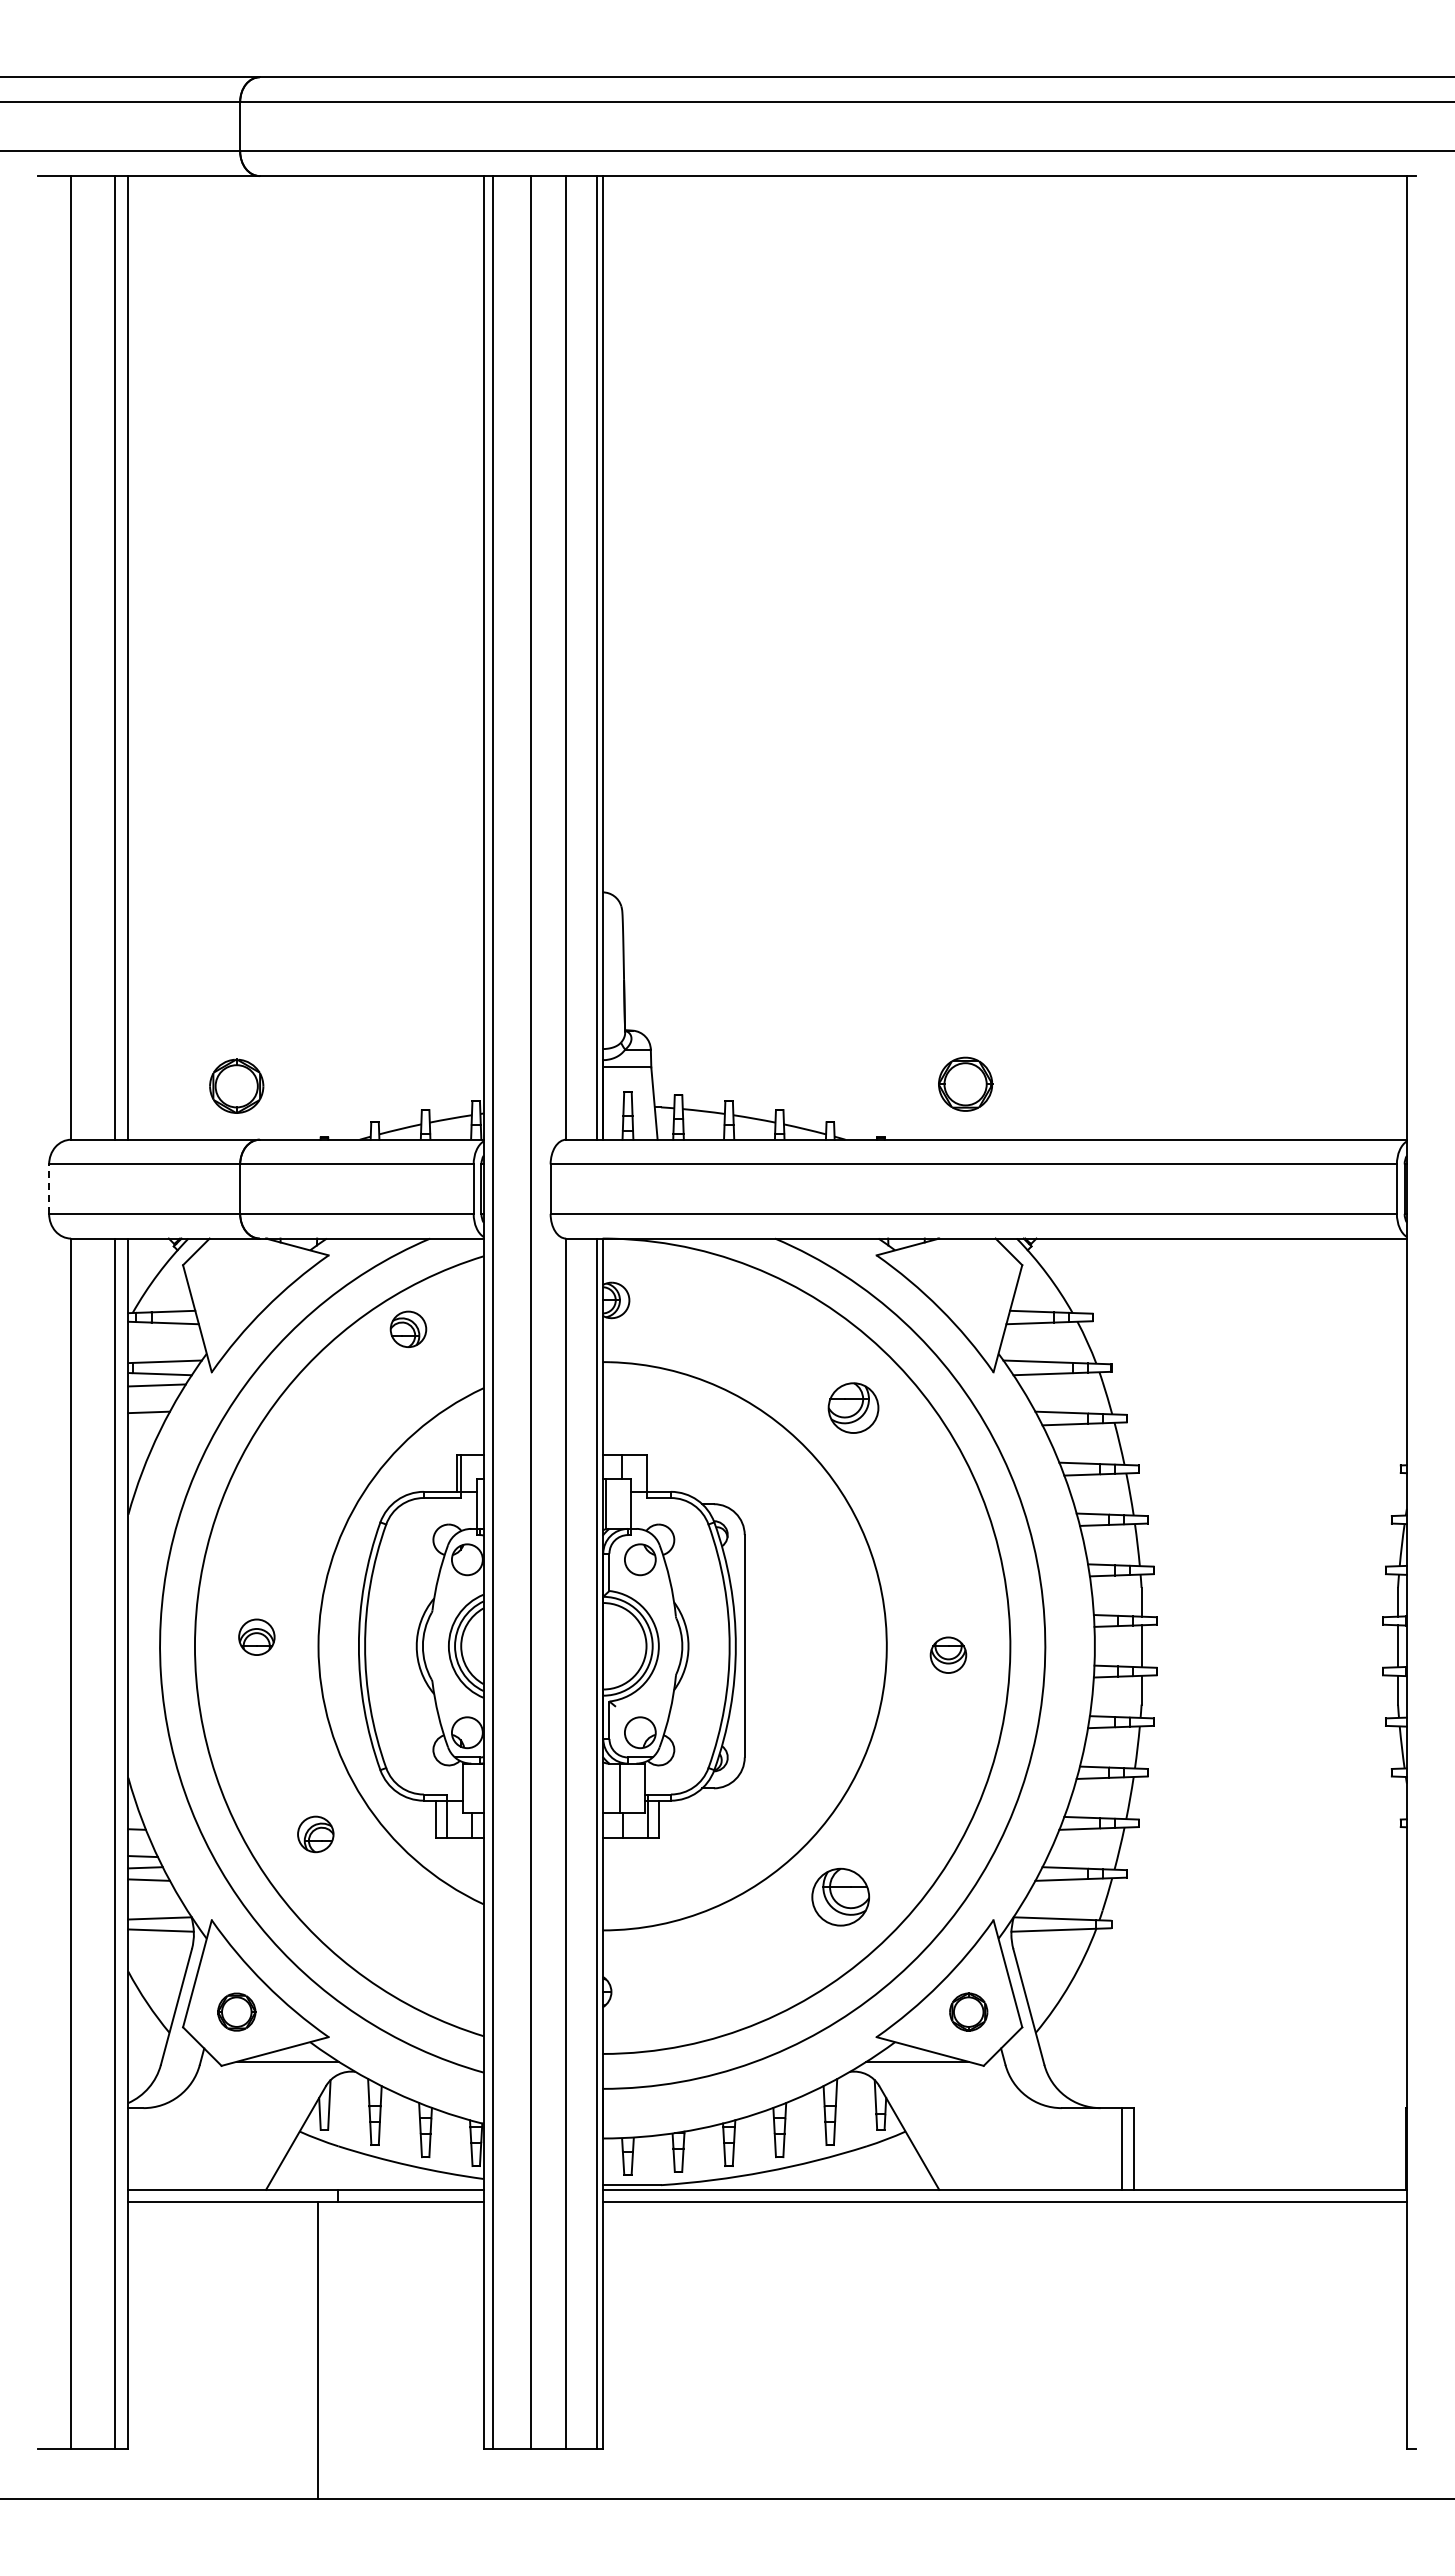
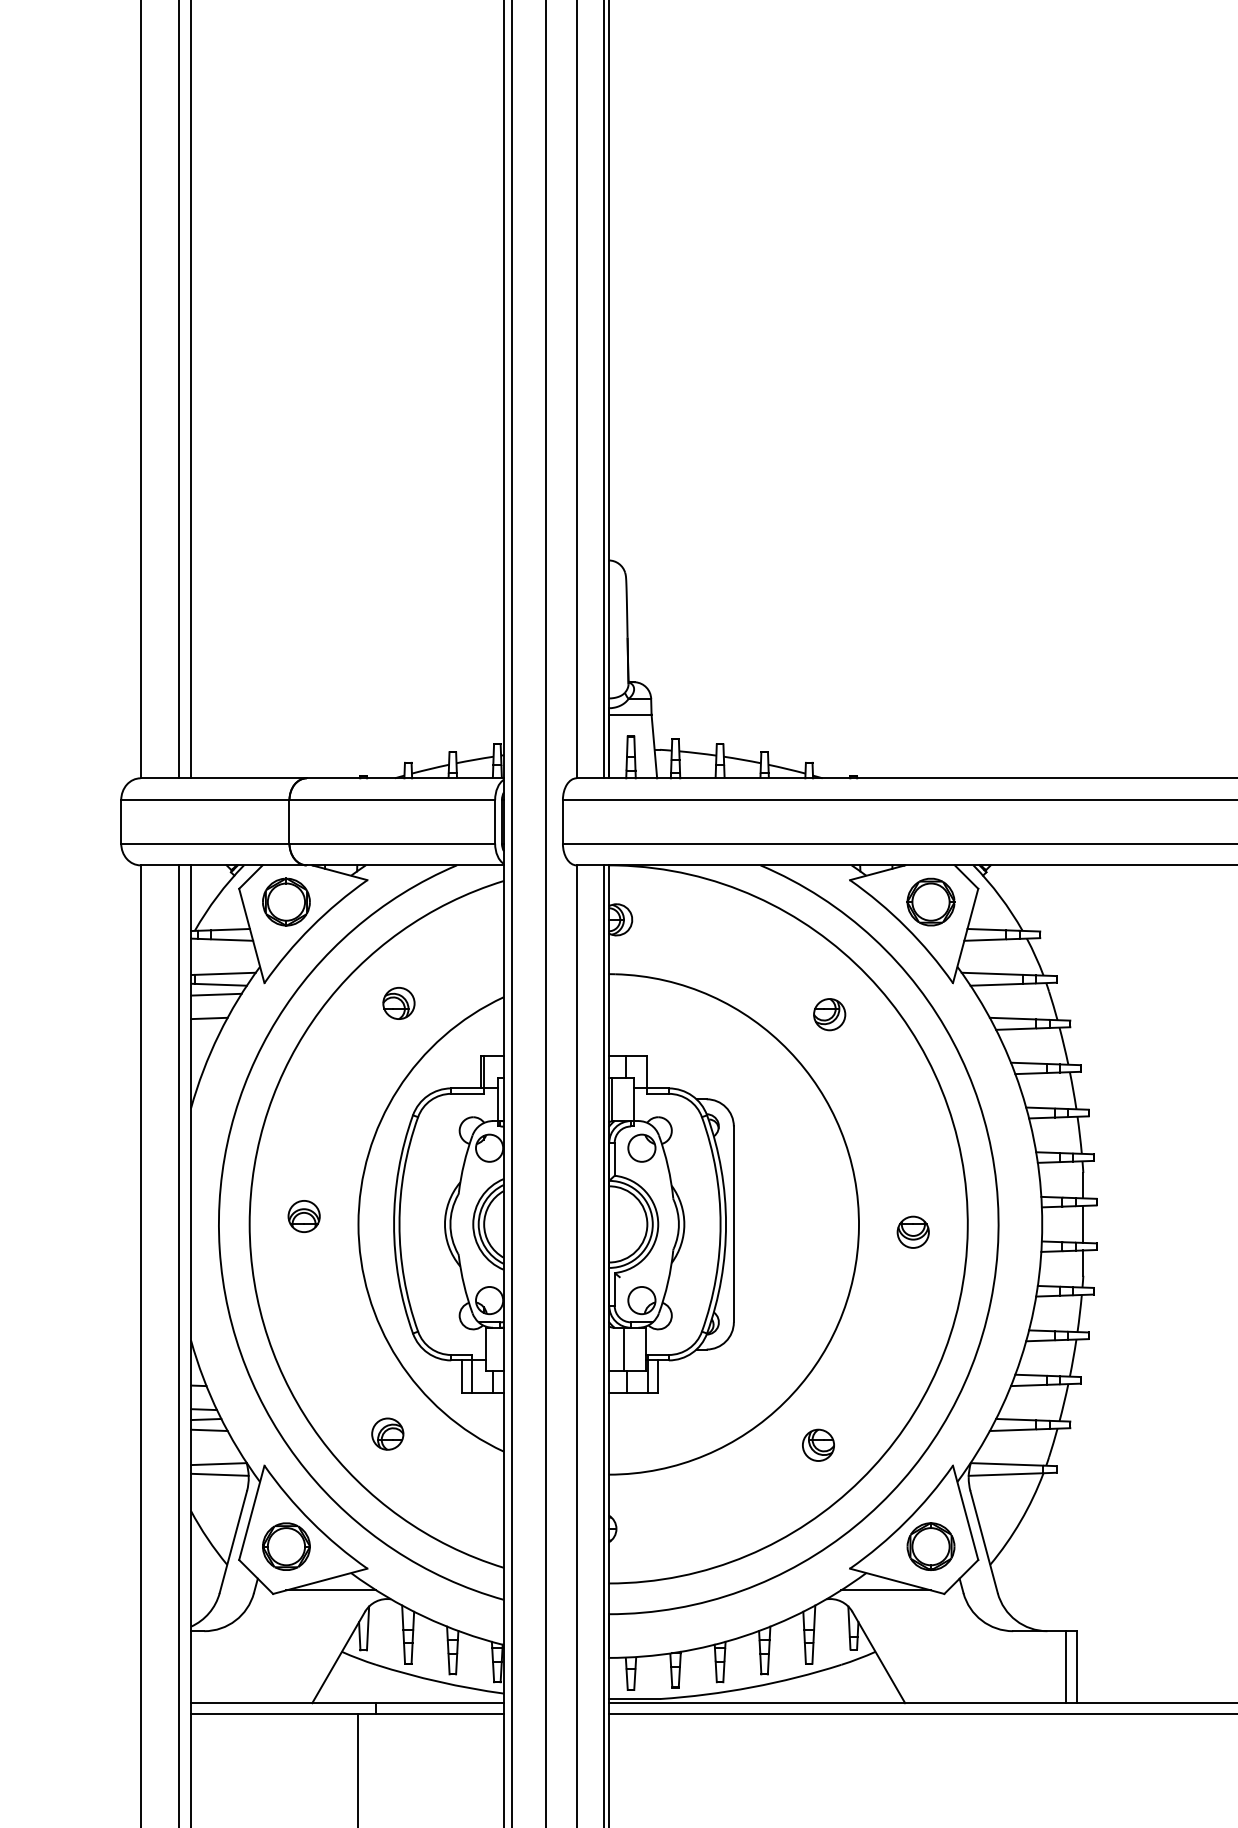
part: (965, 1083) -> (930, 901), moved
part: (236, 1085) -> (286, 901), moved
line: (49, 1189) -> (121, 822), dashed -> solid
part: (408, 1328) -> (398, 1002), moved
part: (853, 1407) -> (829, 1014), size x0.71
part: (315, 1834) -> (387, 1434), moved
part: (840, 1896) -> (818, 1444), size x0.62
part: (236, 2011) -> (286, 1546), size x1.43
part: (968, 2011) -> (930, 1546), size x1.43

